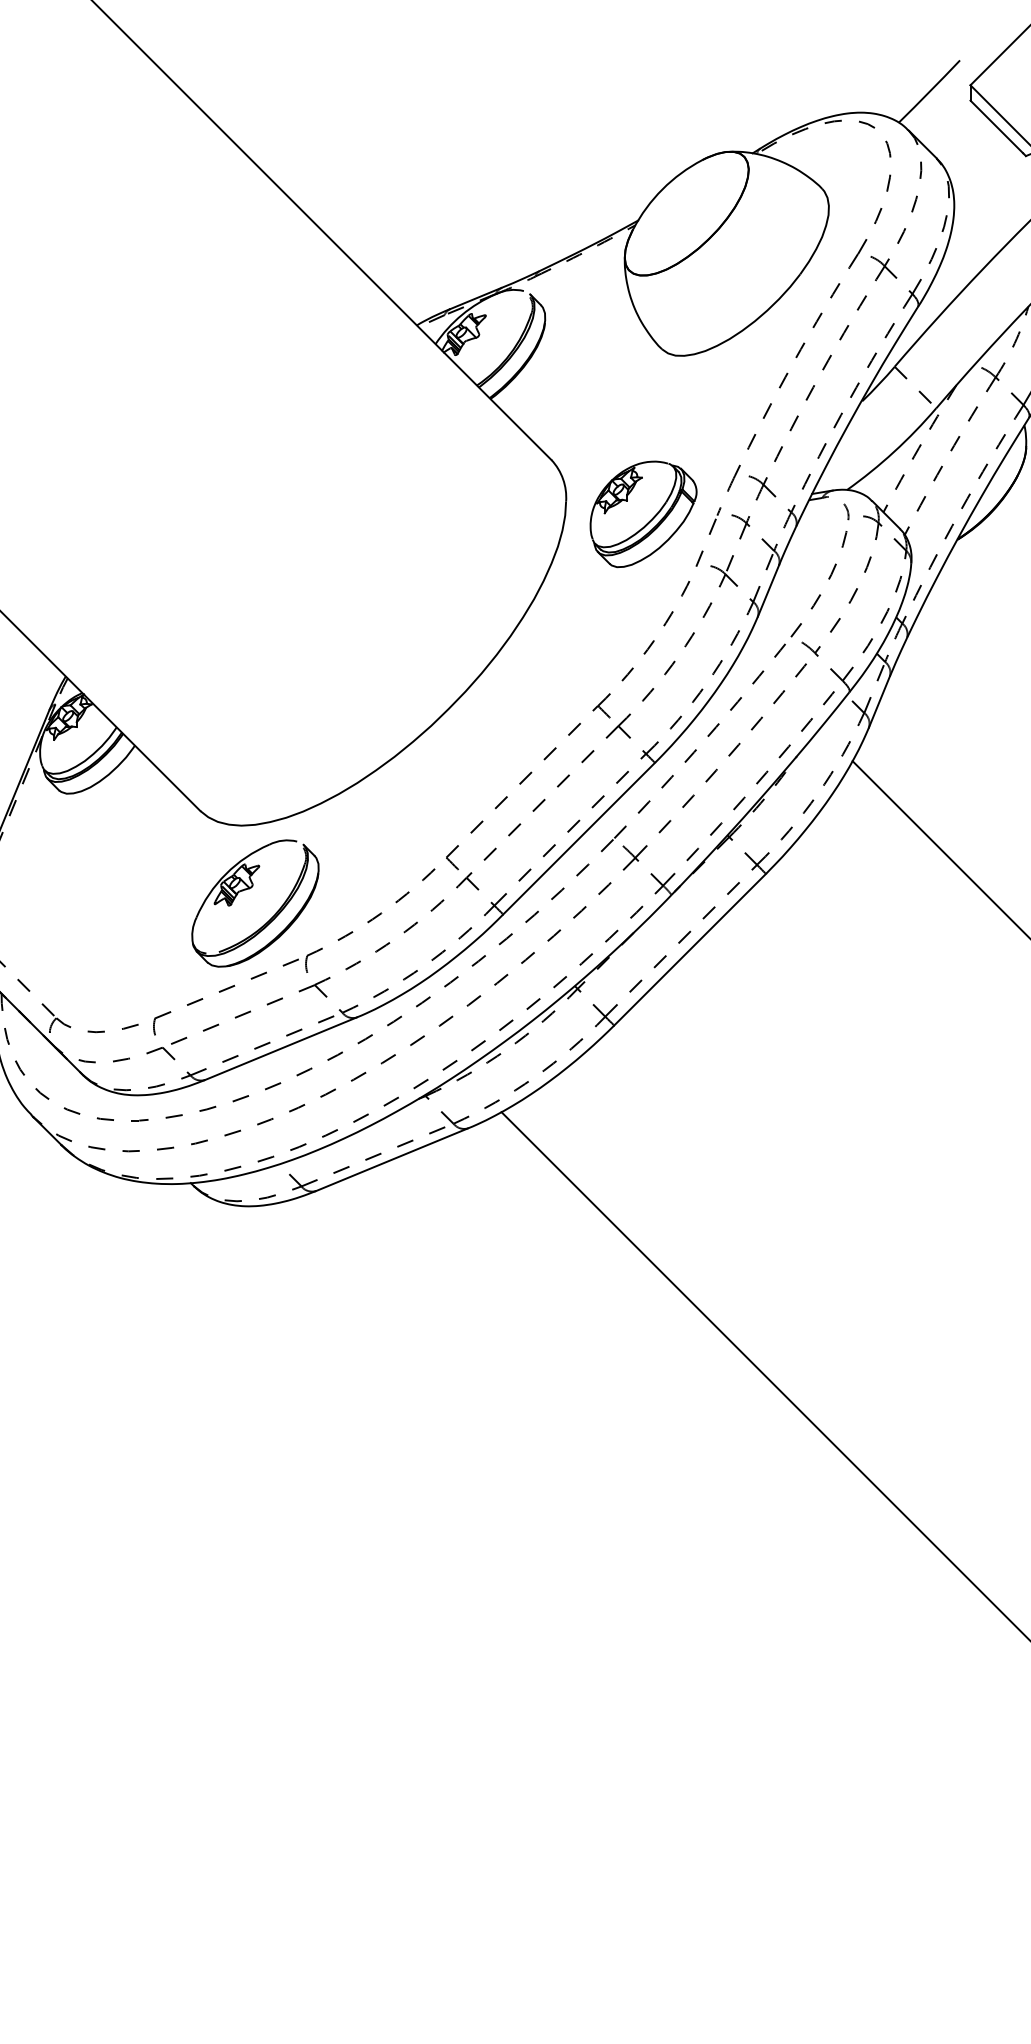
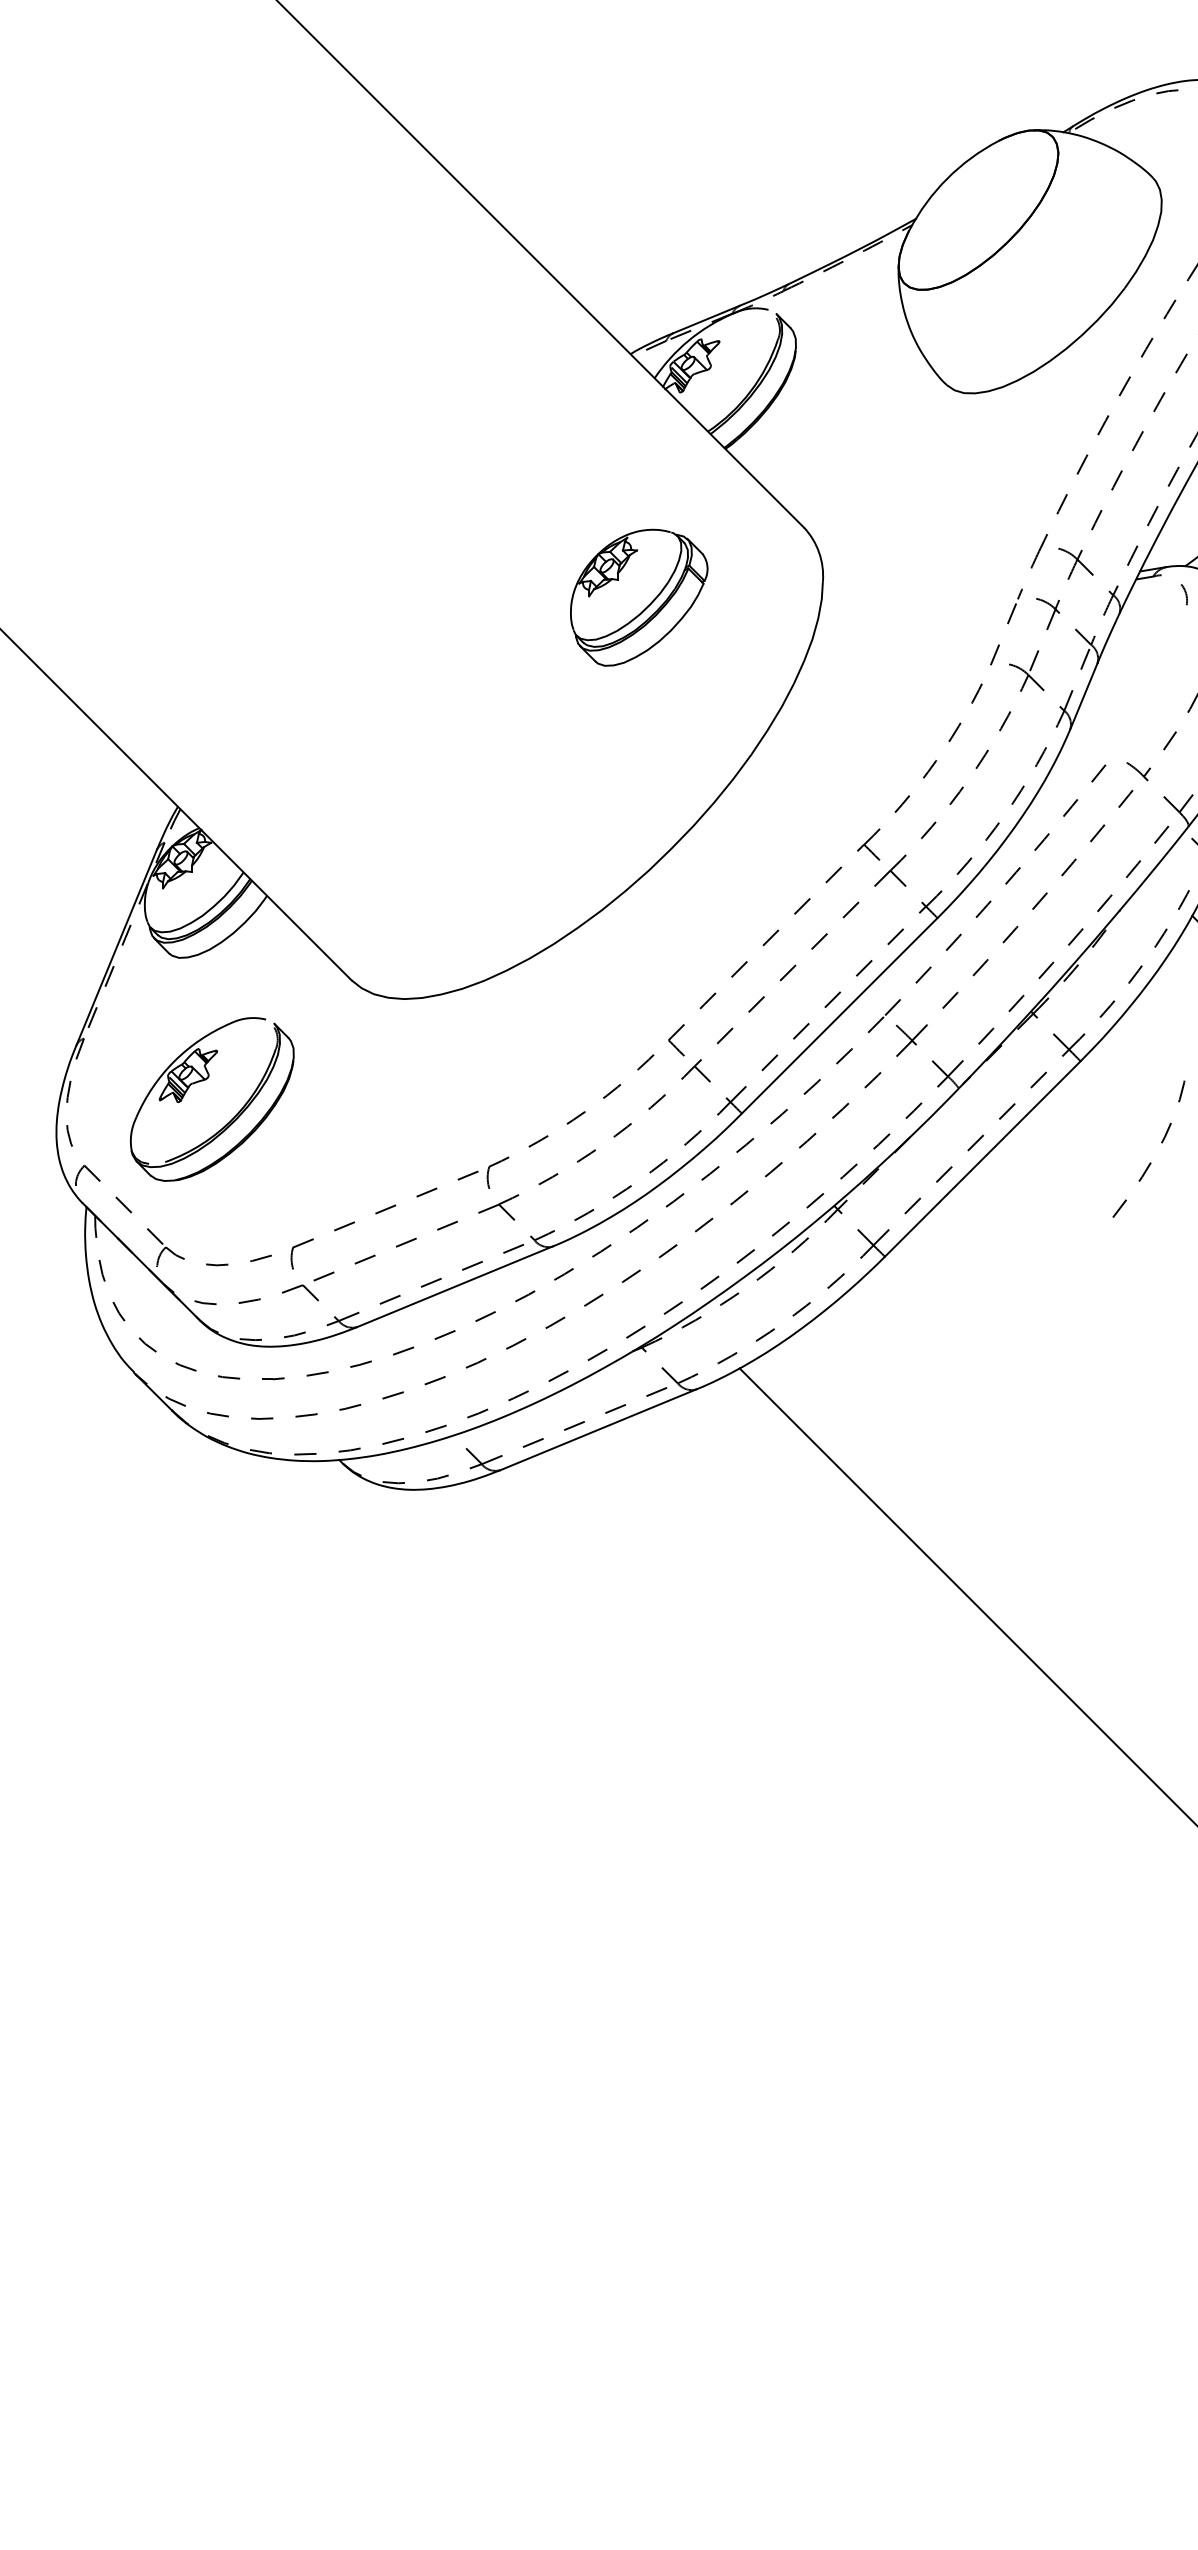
part: (643, 514) -> (639, 597), moved
curve: (819, 594) -> (1149, 1162), moved
part: (249, 889) -> (204, 1081), moved

